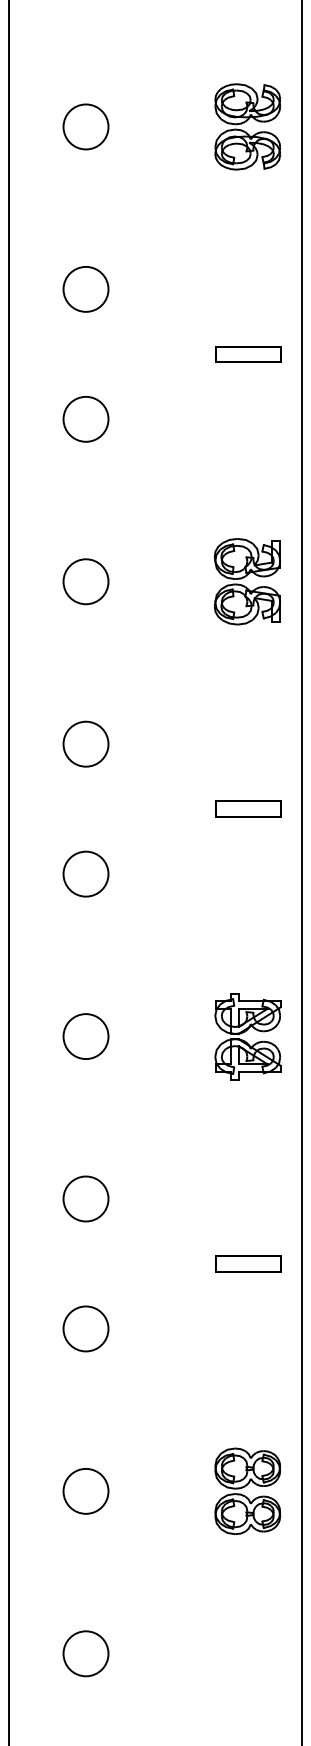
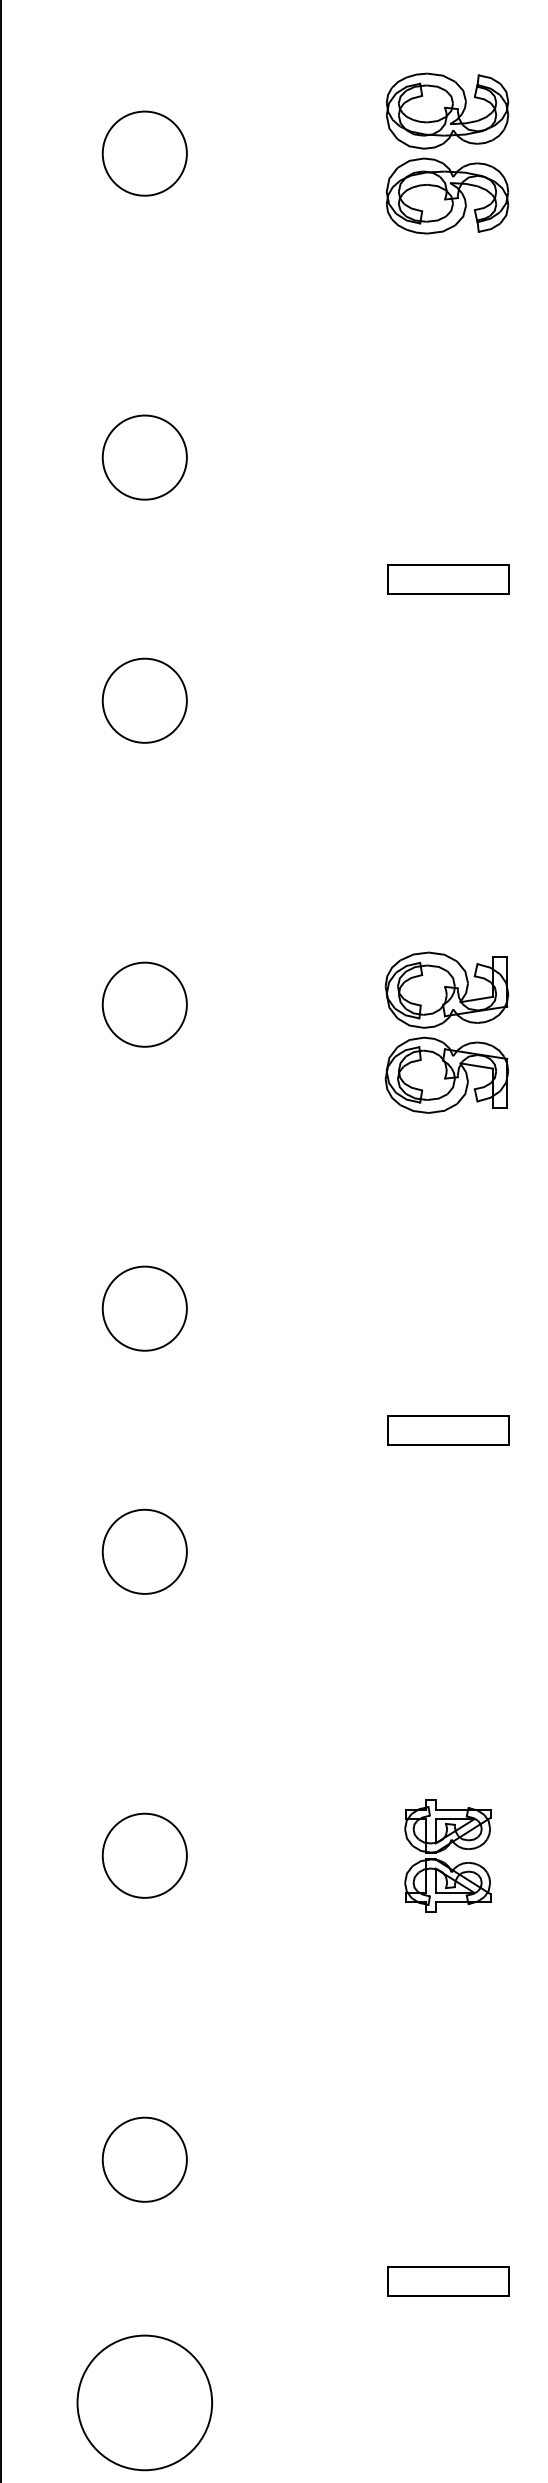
part: (247, 581) -> (447, 1032), moved
part: (247, 1036) -> (447, 1855), size x0.7
circle: (85, 1328) -> (143, 2402), size x1.6

